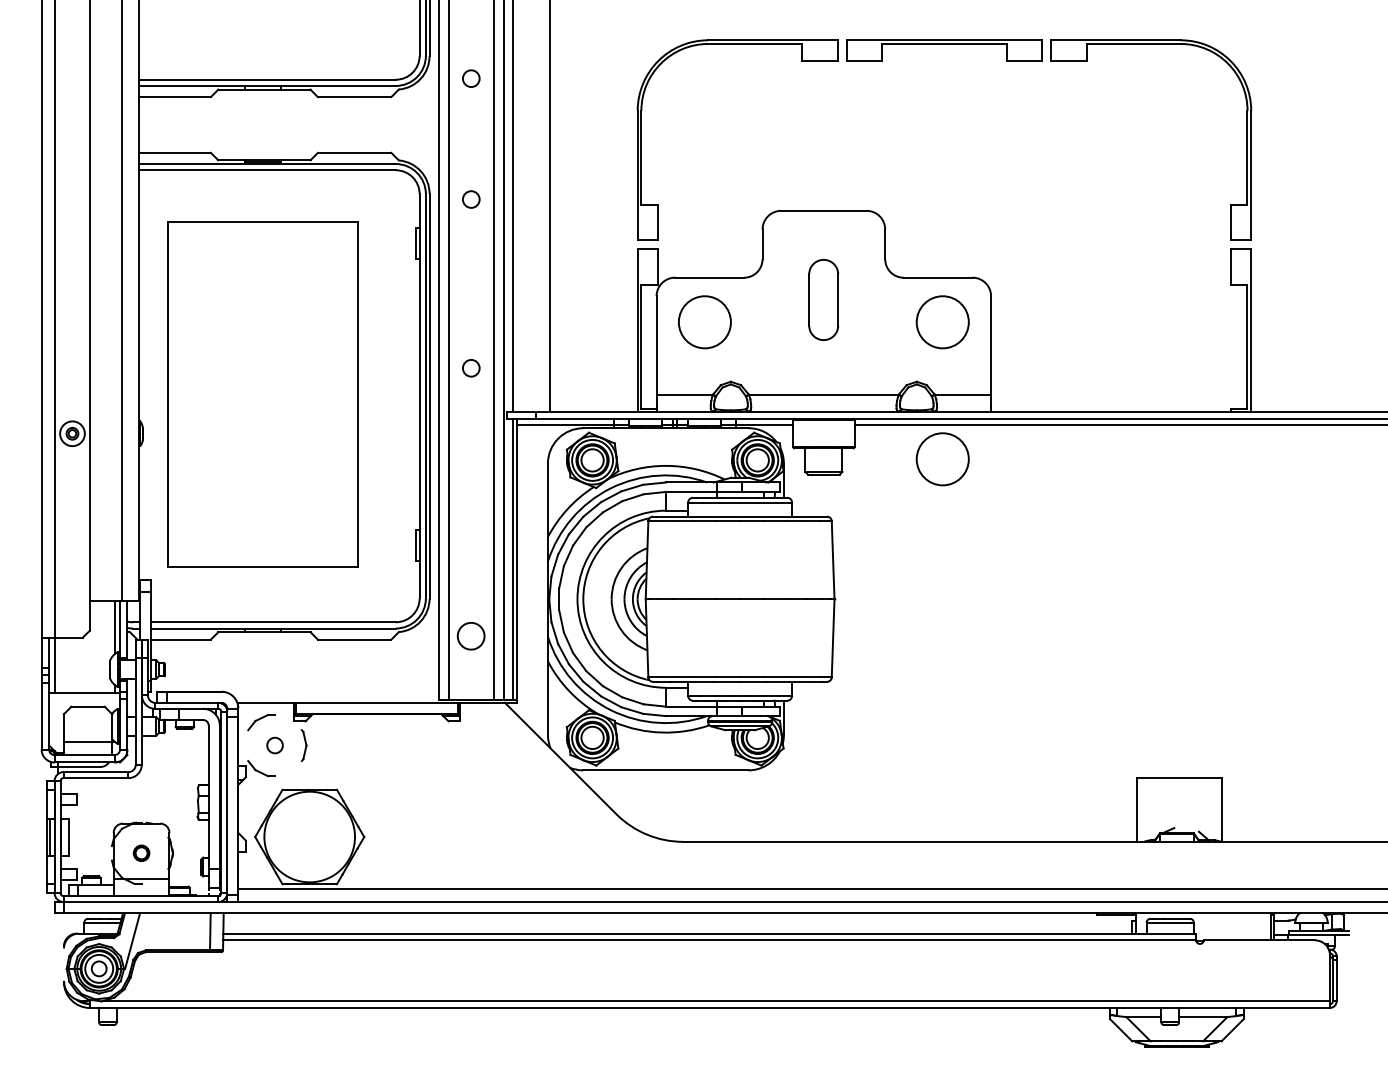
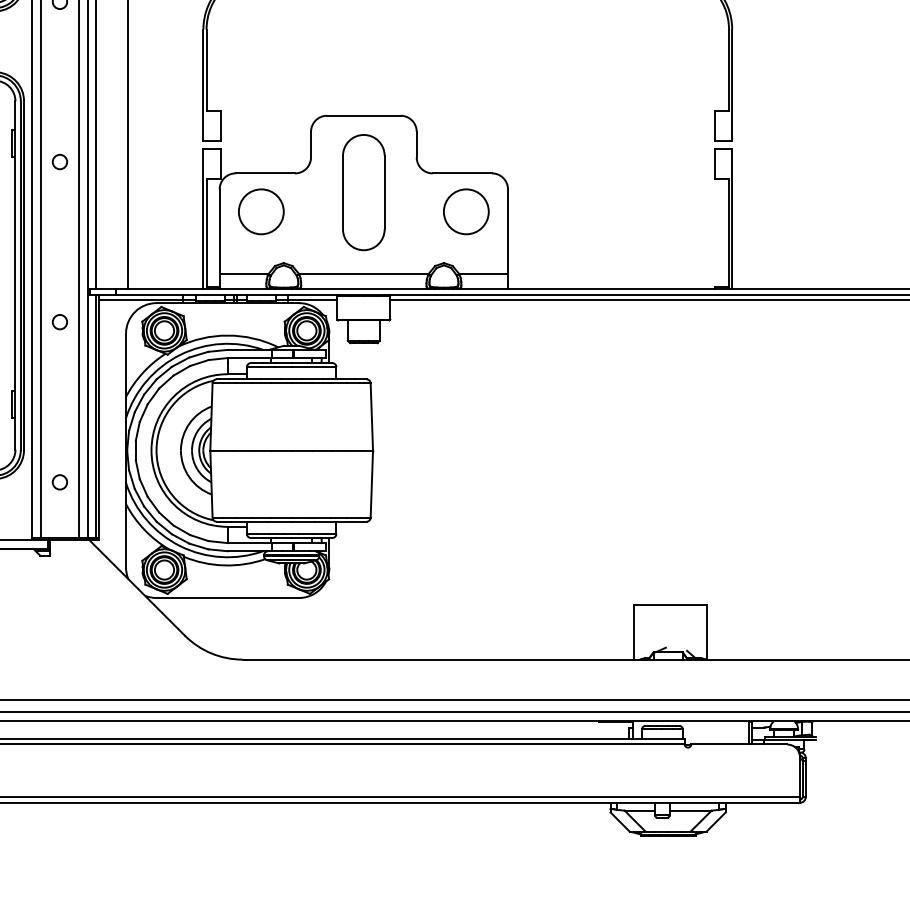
circle: (471, 199) -> (60, 162), moved
part: (823, 299) -> (363, 192), size x1.67
circle: (471, 368) -> (60, 322), moved
circle: (942, 459) -> (466, 330), removed
circle: (471, 635) -> (60, 481), size x0.62

